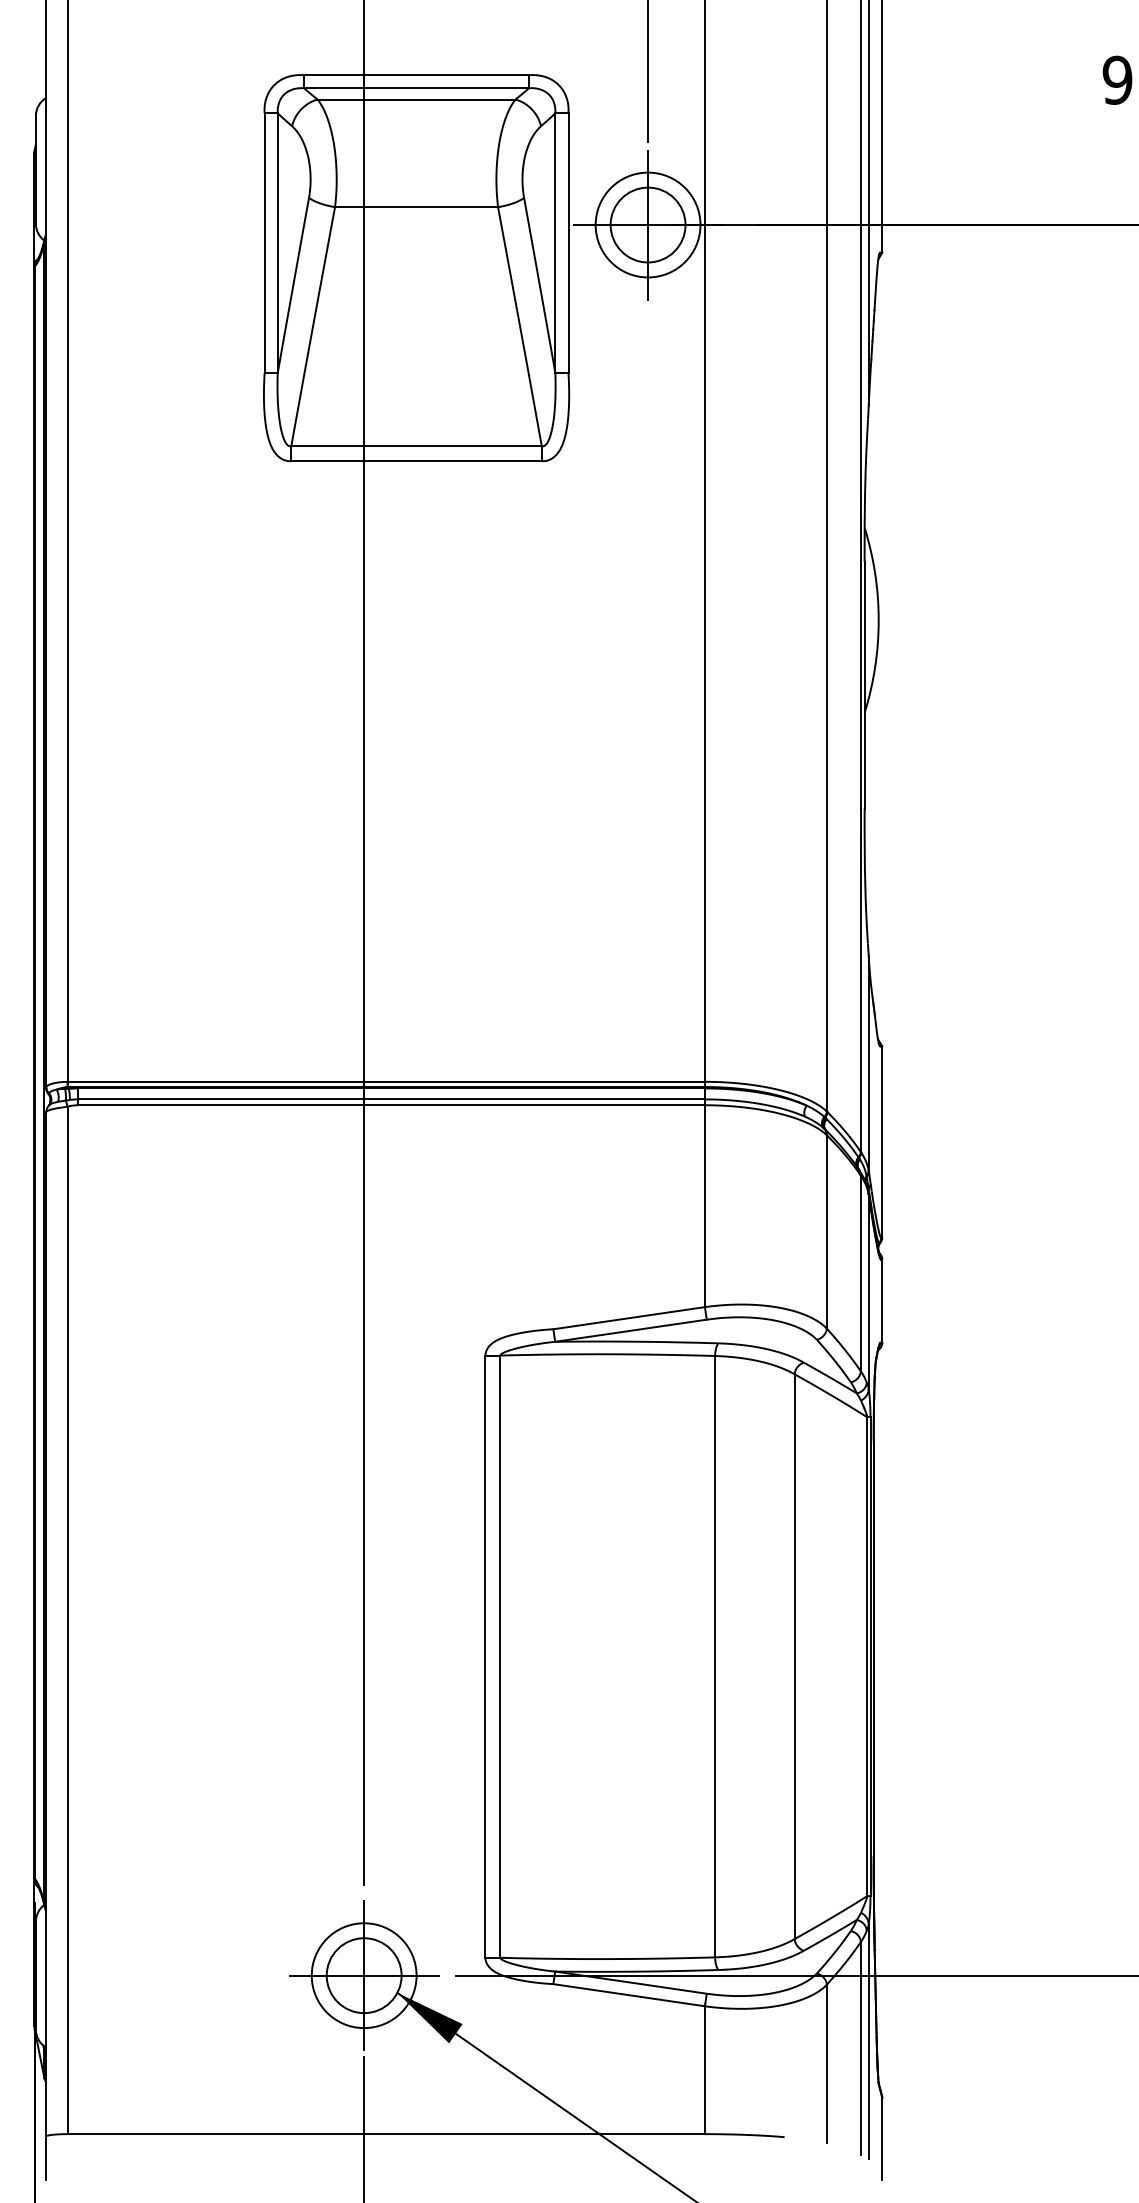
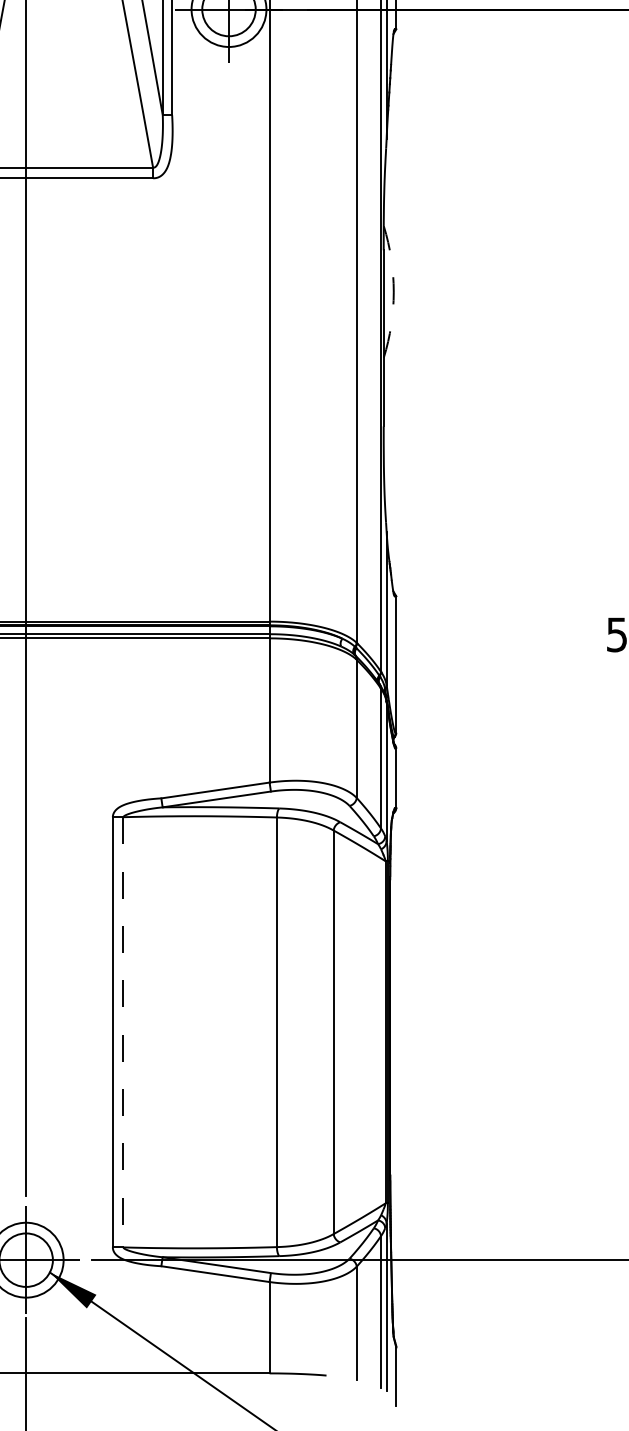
arc: (878, 620) -> (393, 292), solid -> dashed
line: (500, 1657) -> (123, 1032), solid -> dashed

